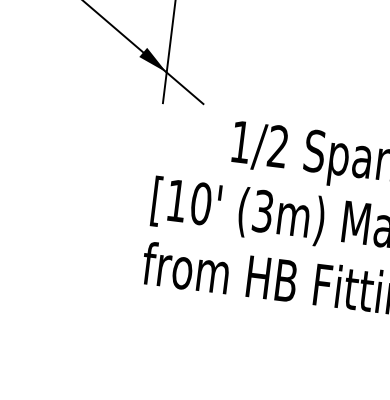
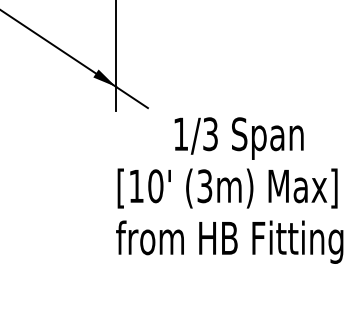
text: (278, 147) -> (210, 134), 1/2 -> 1/3

